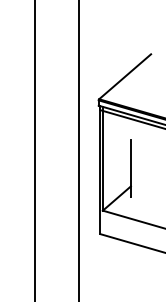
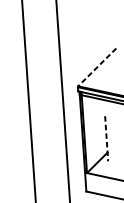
line: (124, 77) -> (96, 67), solid -> dashed
line: (130, 168) -> (106, 138), solid -> dashed

